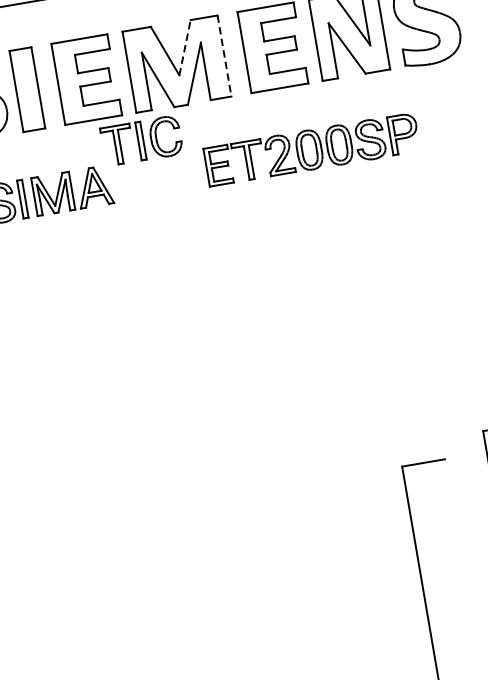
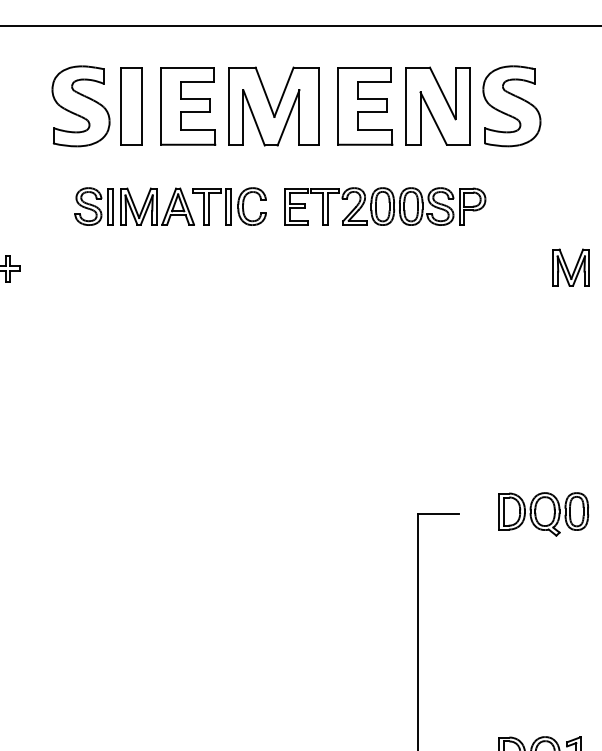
line: (185, 46) -> (284, 91), dashed -> solid
line: (224, 56) -> (319, 106), dashed -> solid
part: (141, 140) -> (229, 206), moved

